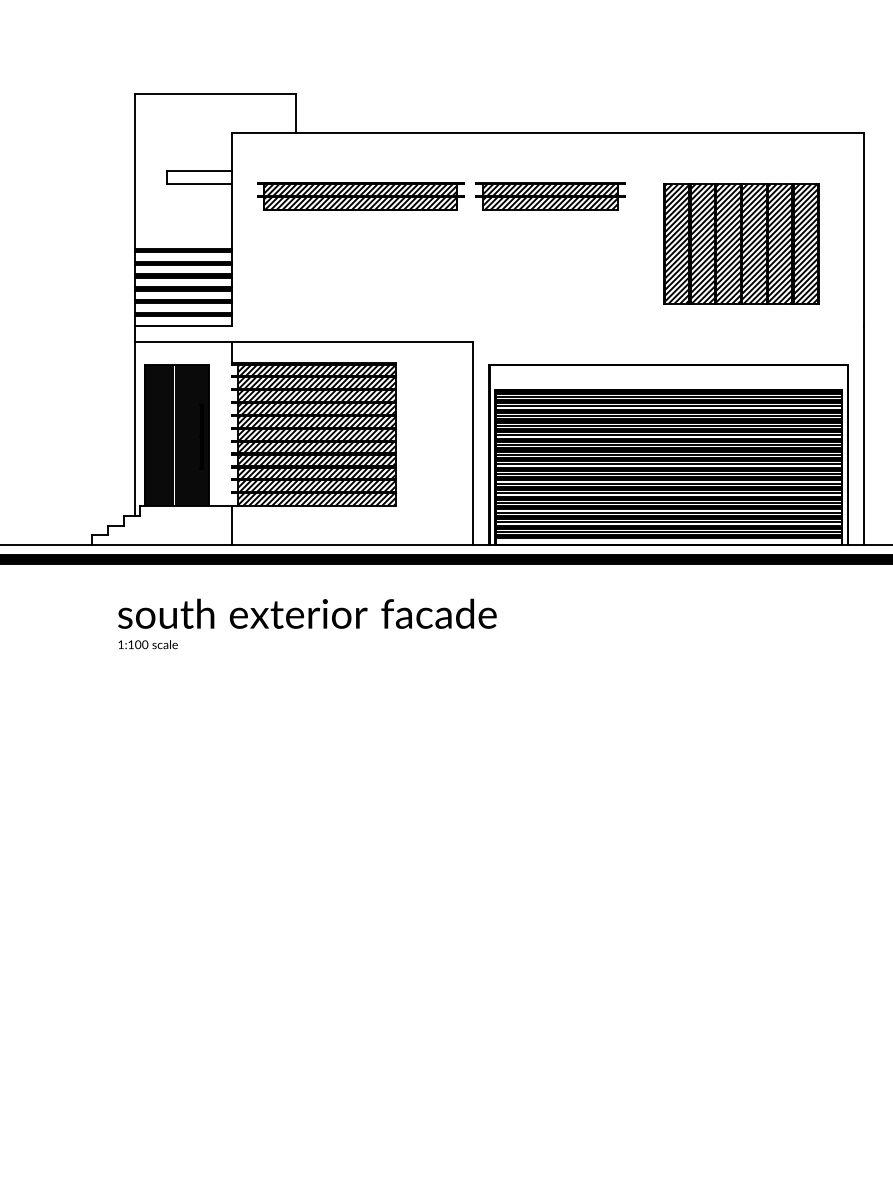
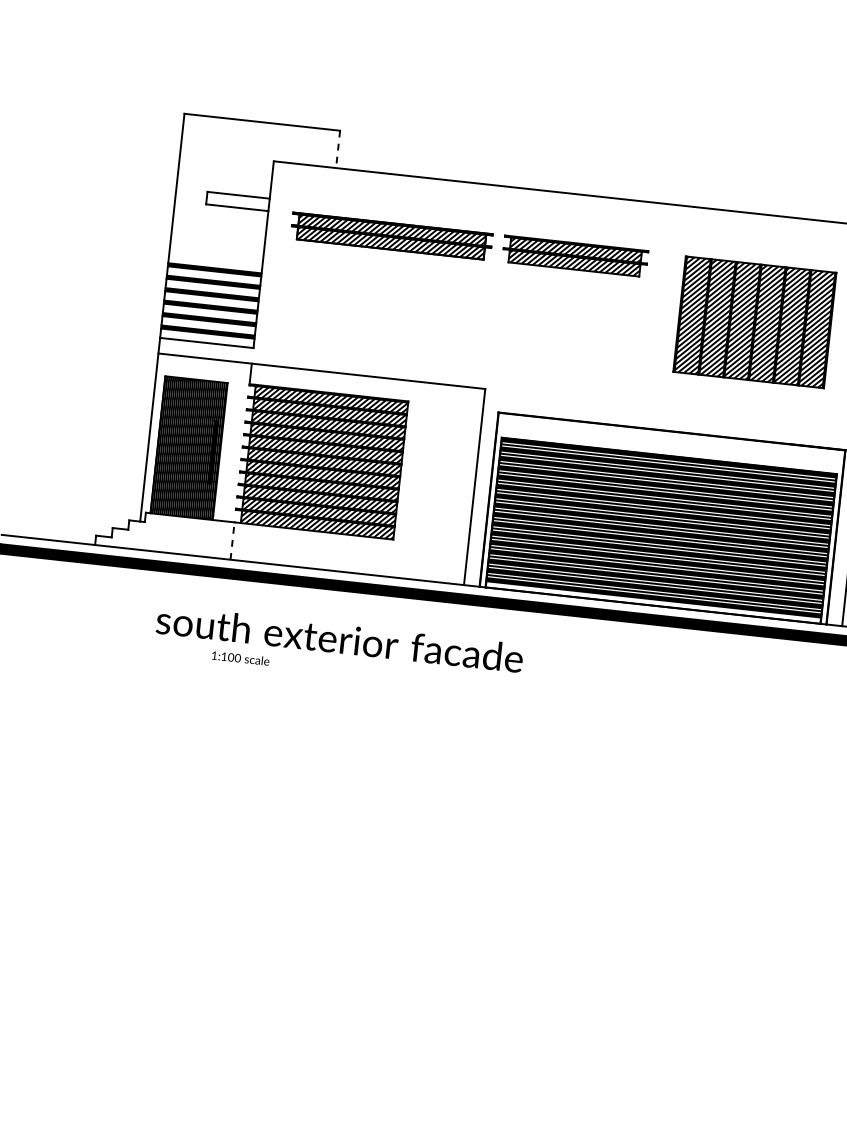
line: (296, 113) -> (338, 149), solid -> dashed
line: (231, 525) -> (232, 540), solid -> dashed
text: (307, 613) -> (340, 638), moved
text: (147, 644) -> (240, 658), moved

